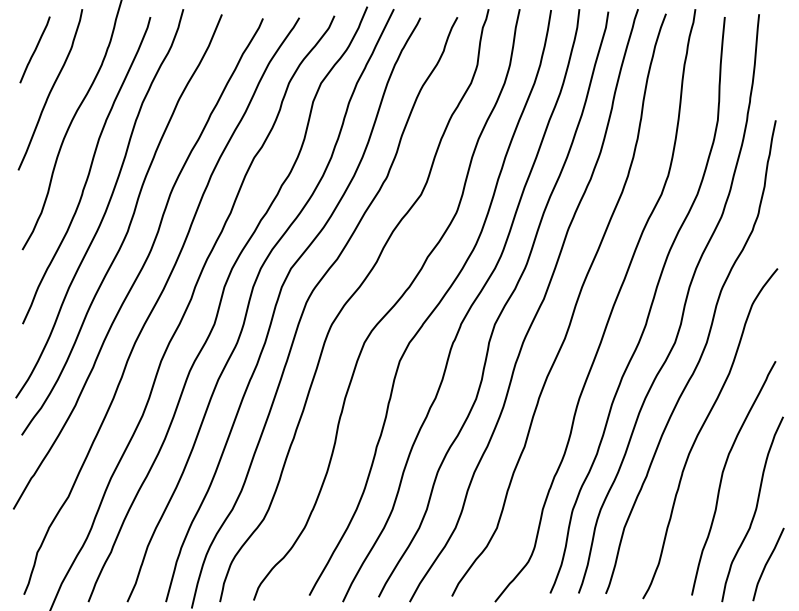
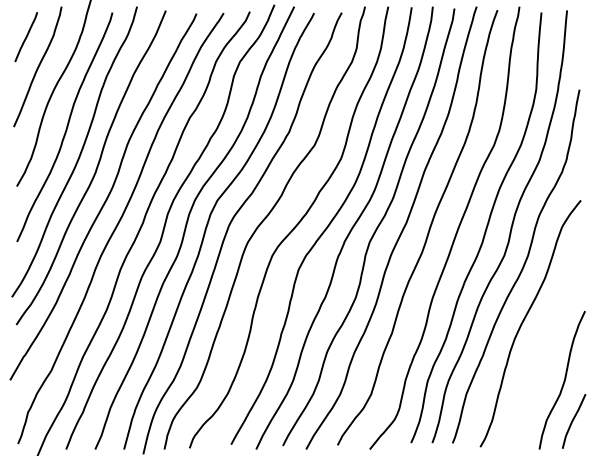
curve: (723, 476) -> (540, 355), removed

